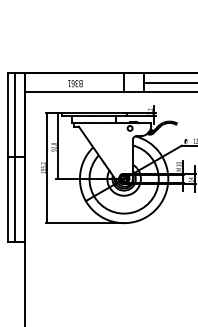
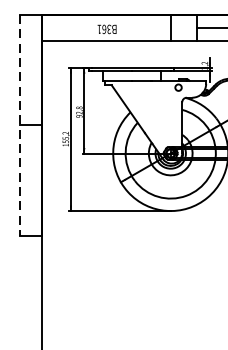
line: (8, 157) -> (20, 125), solid -> dashed
line: (15, 157) -> (29, 125), removed

